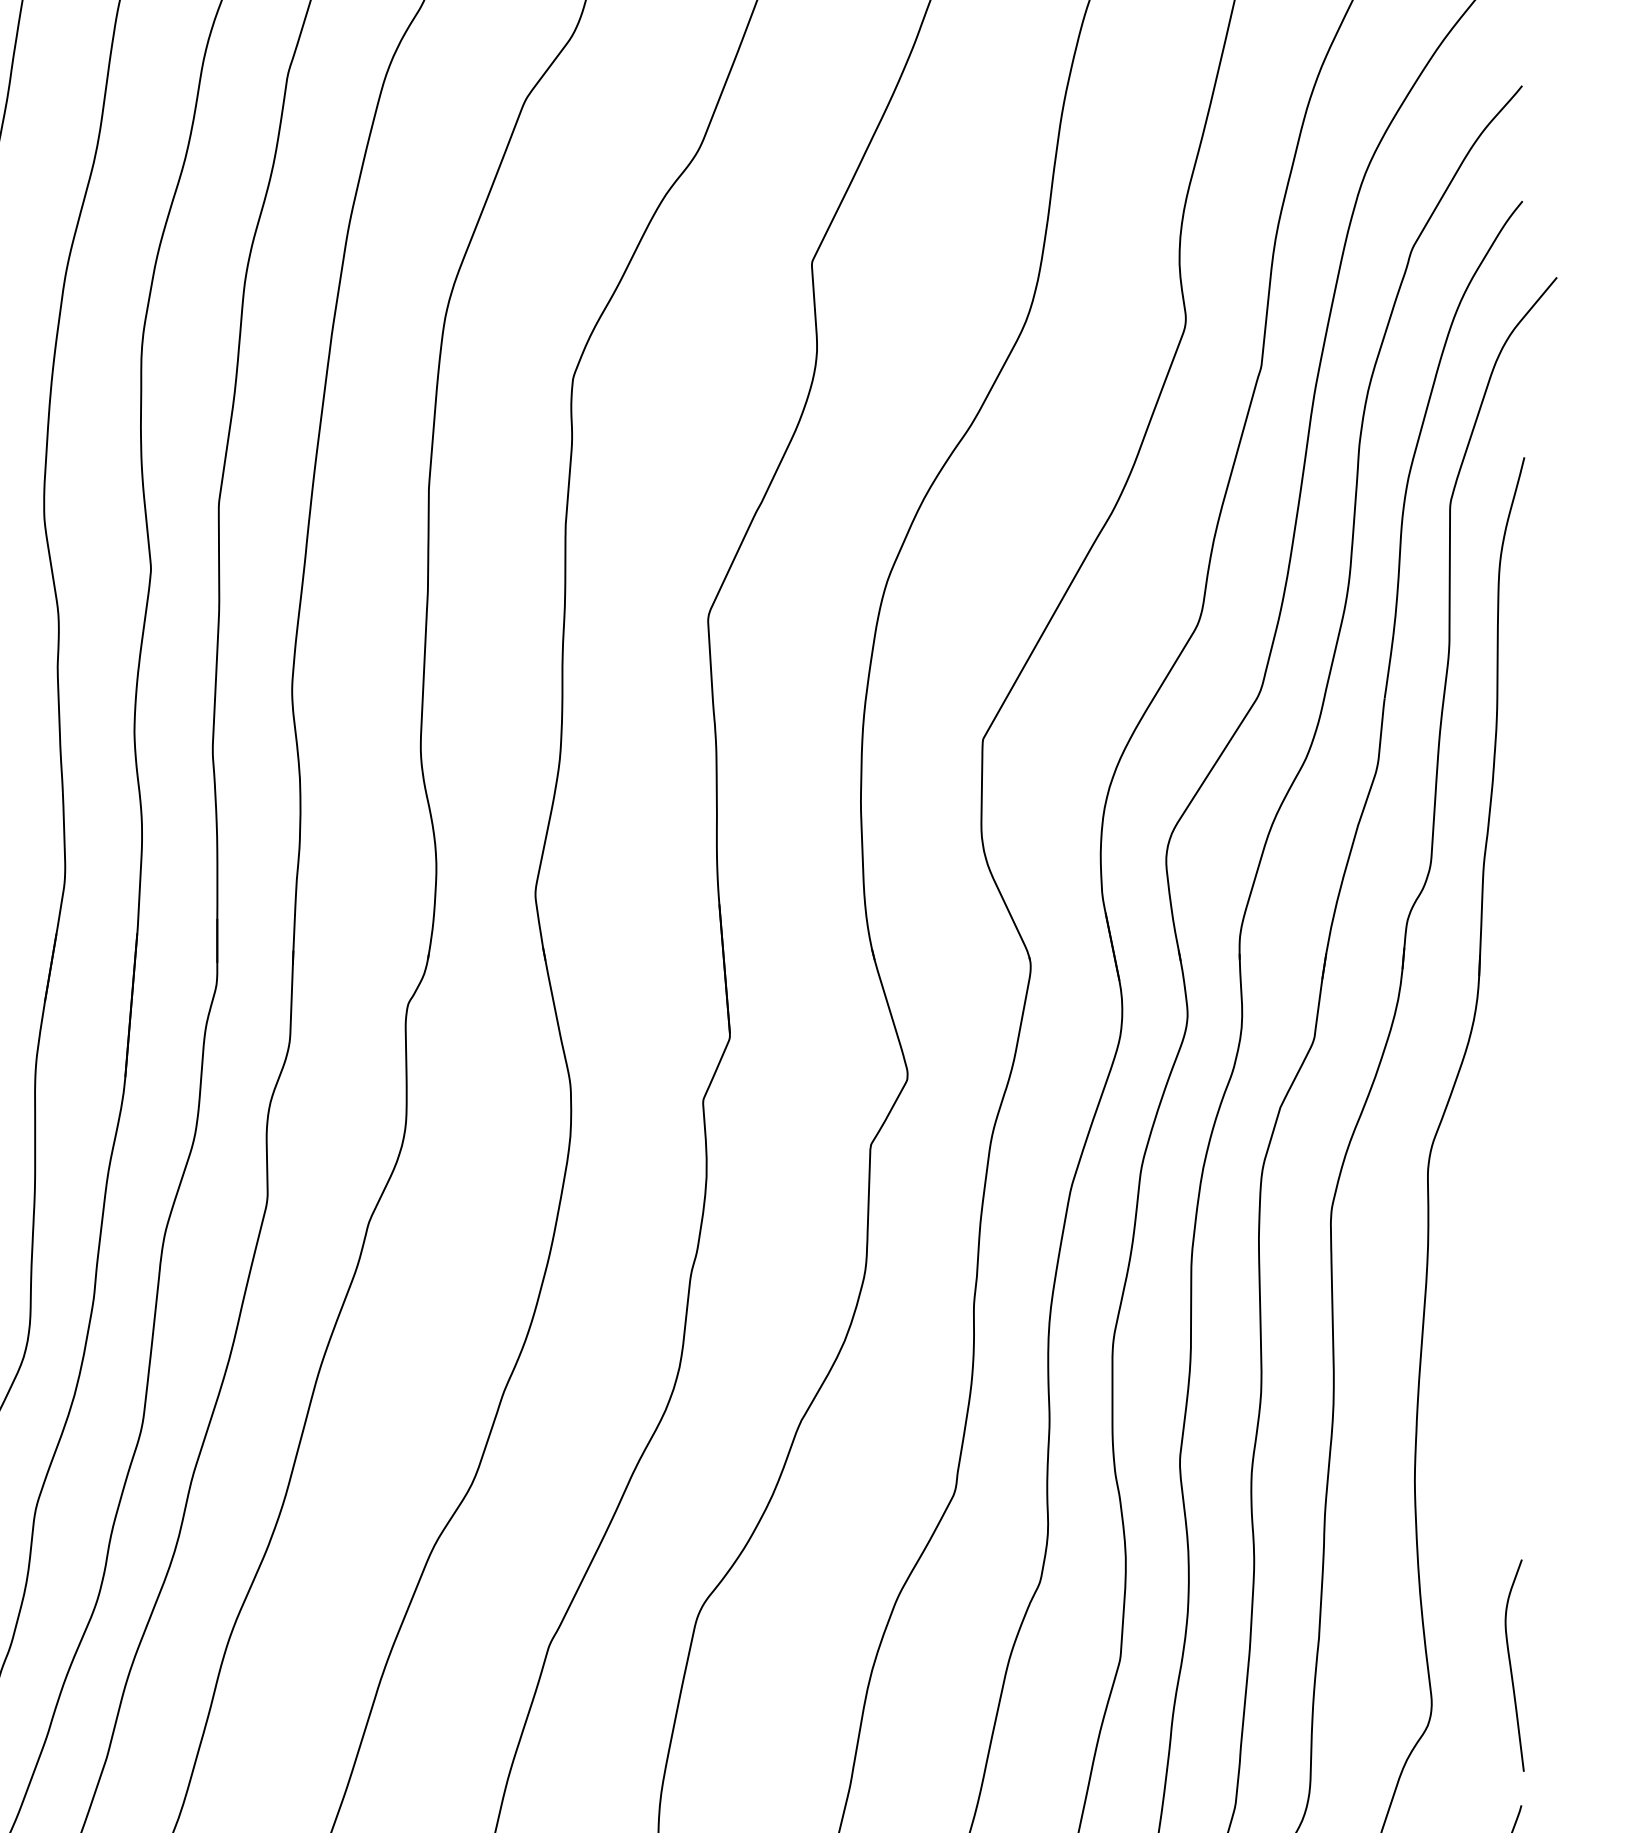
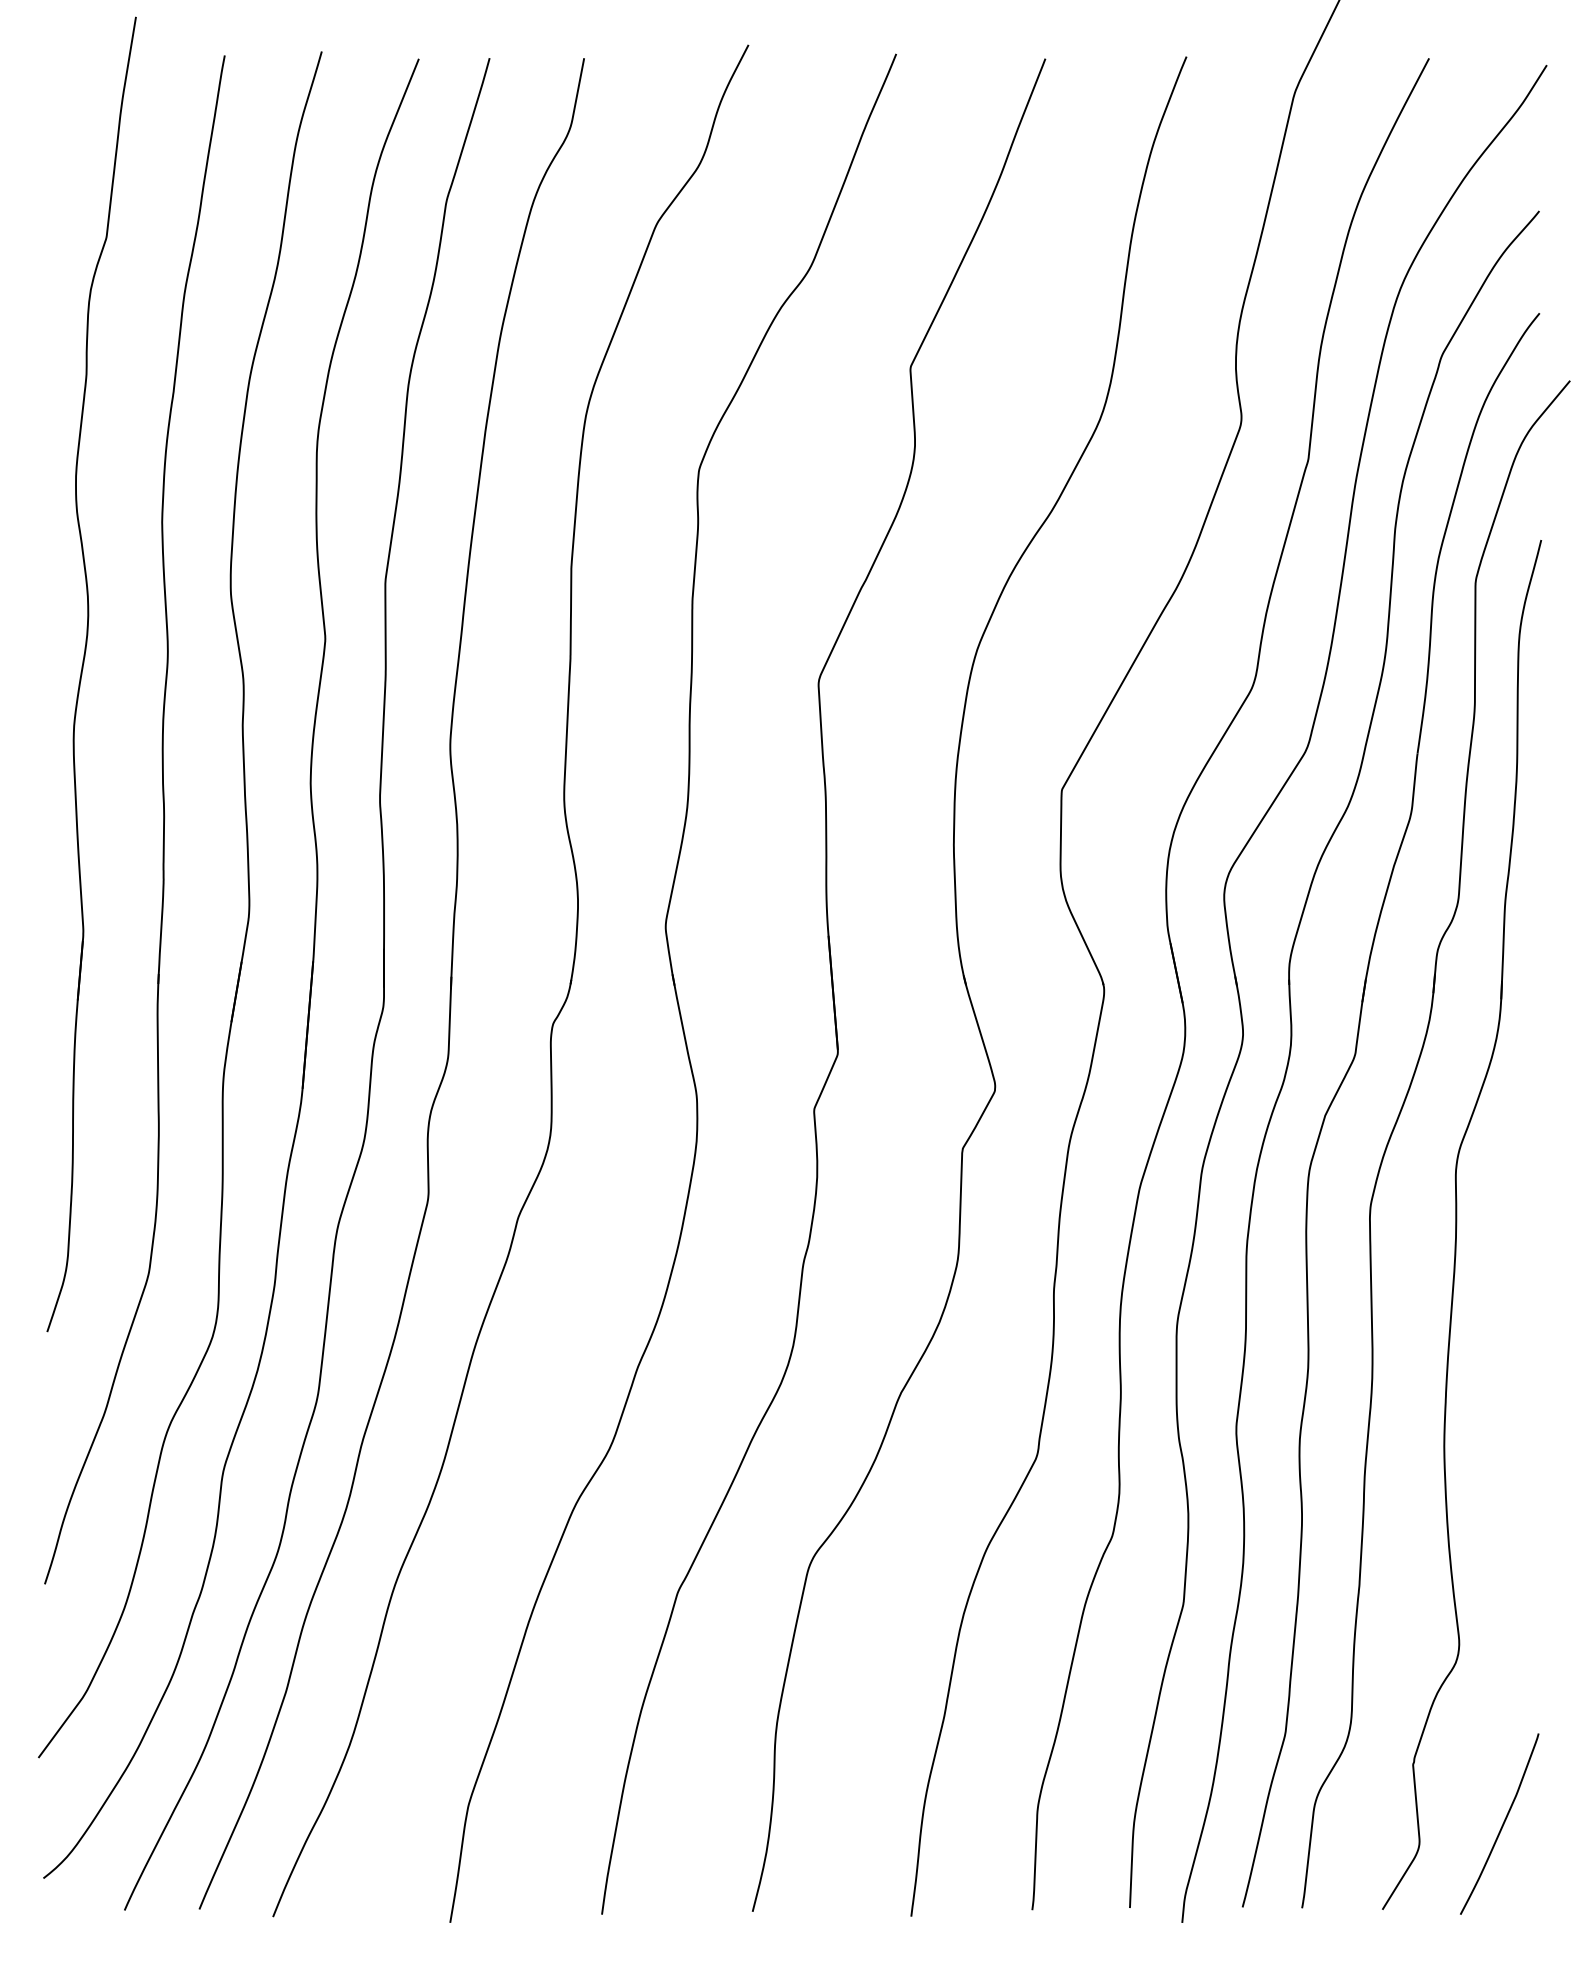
curve: (1511, 1665) -> (1529, 1609), removed

